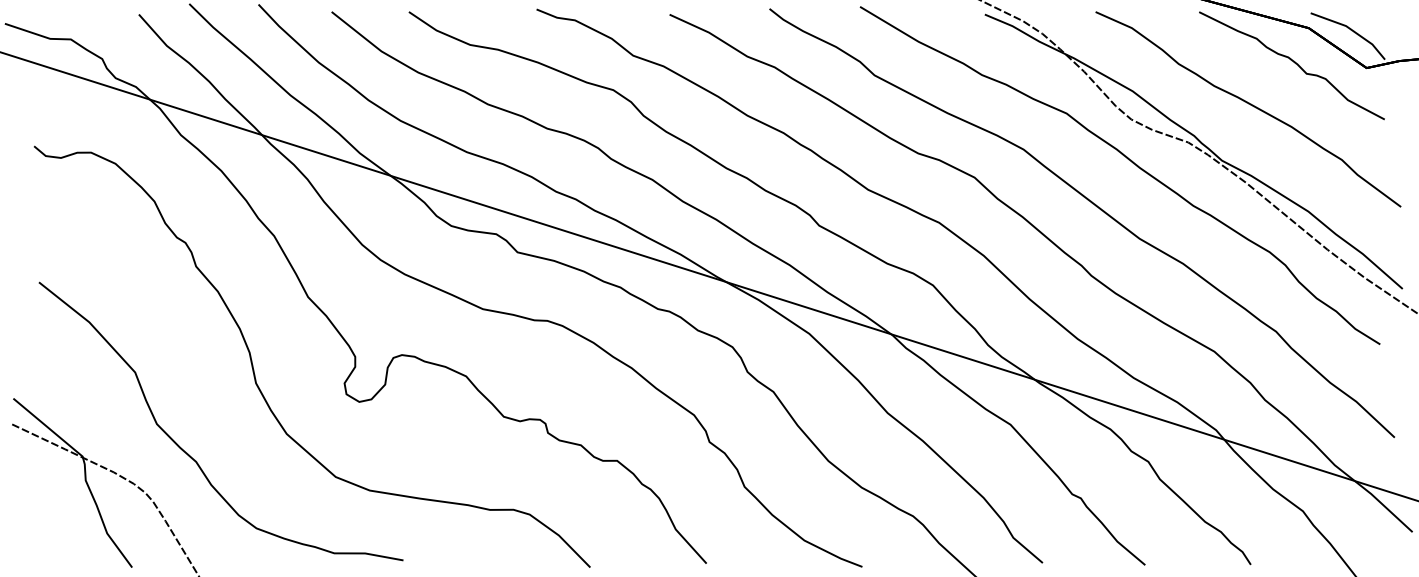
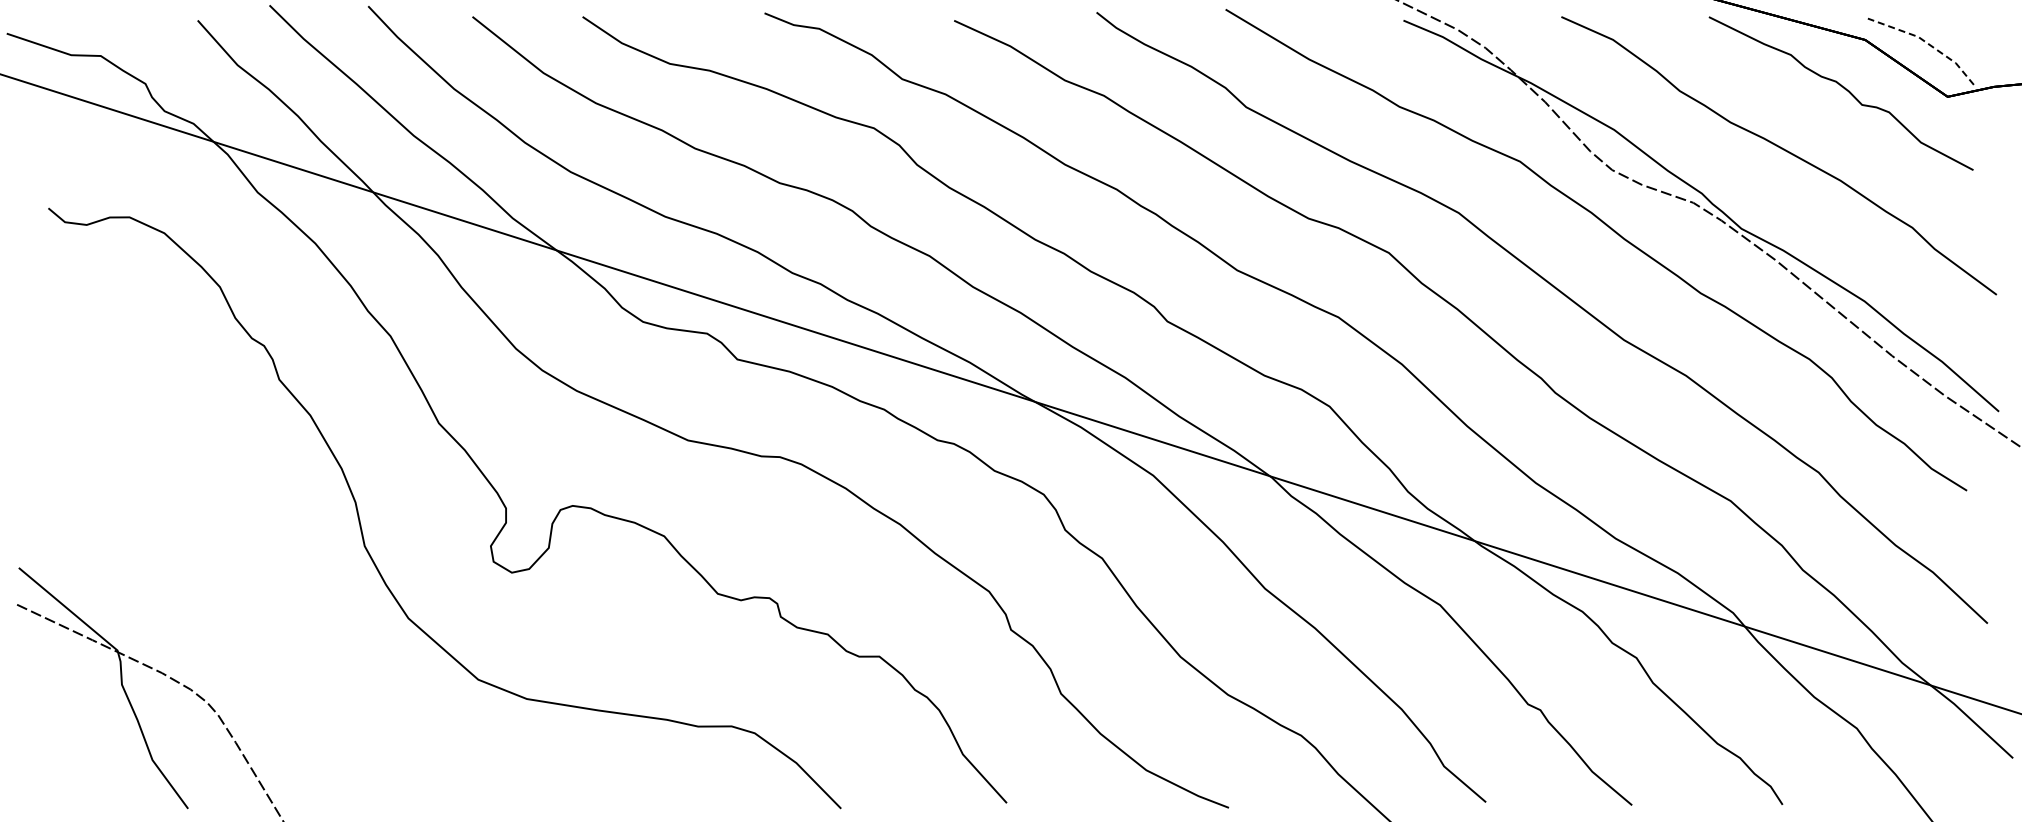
line: (1351, 29) -> (1926, 42), solid -> dashed
curve: (190, 455) -> (271, 649), removed

